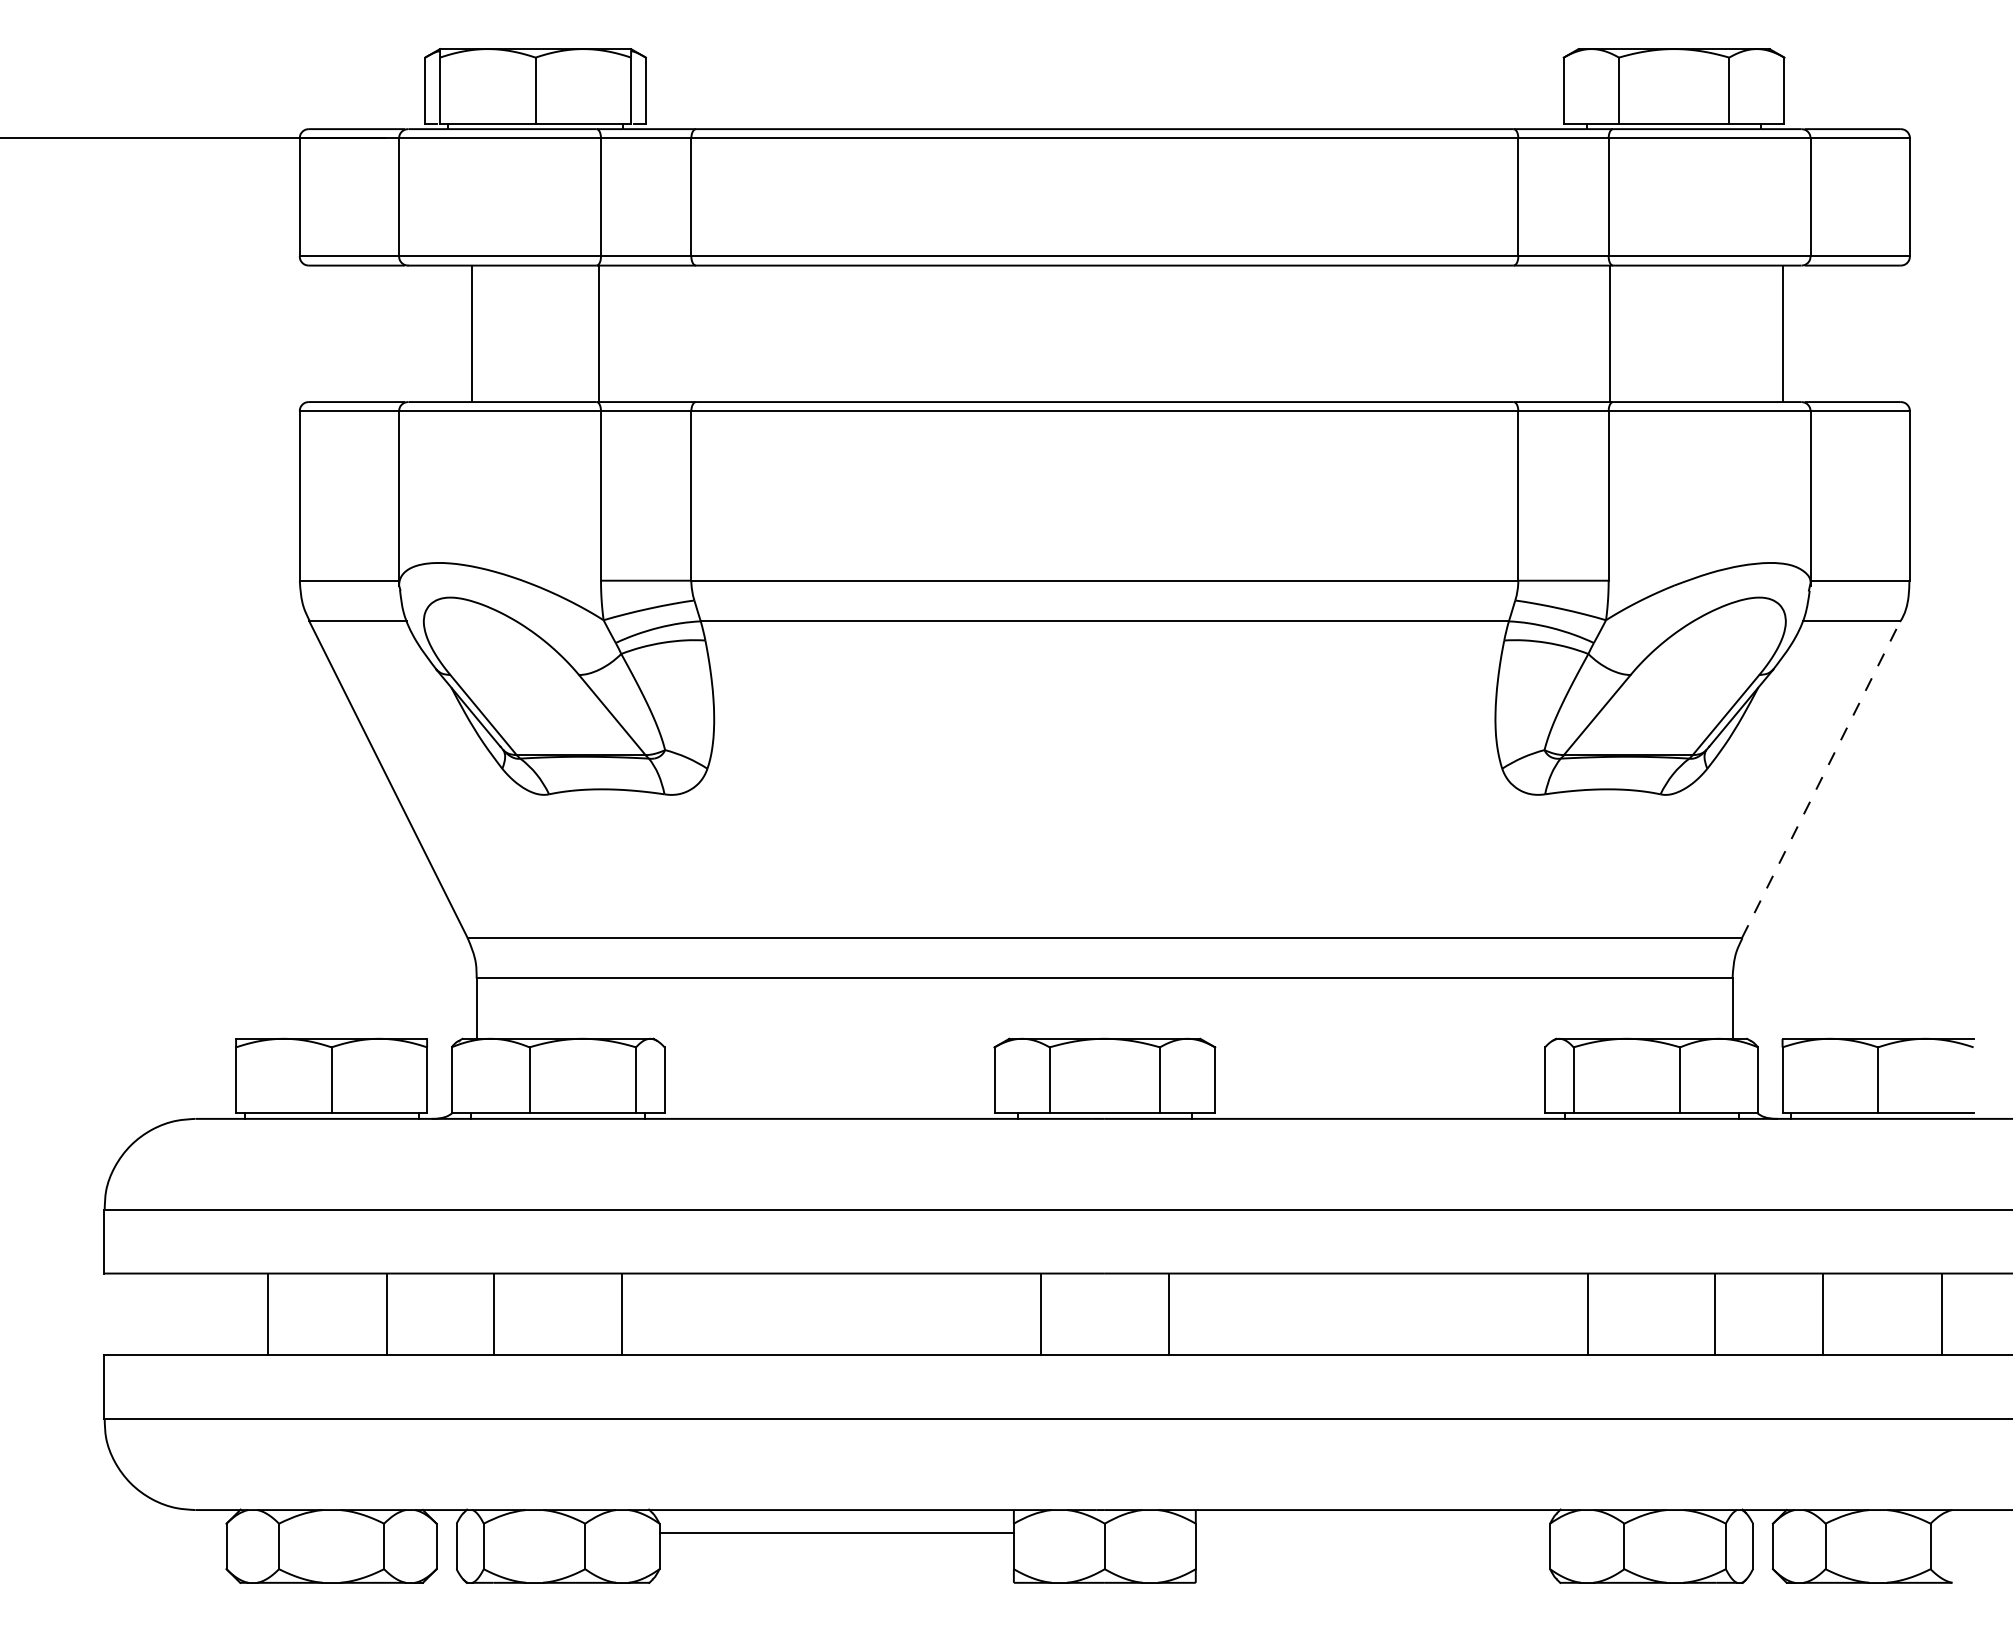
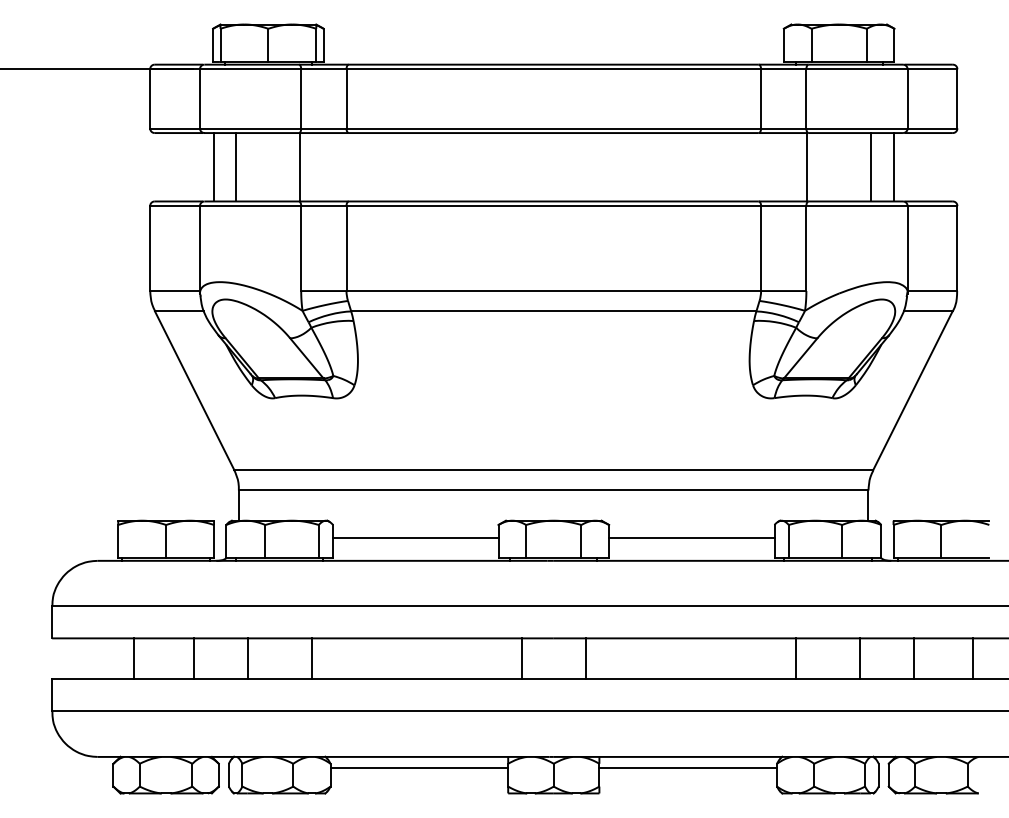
line: (428, 334) -> (214, 167), added
line: (1738, 334) -> (871, 167), added
line: (1820, 779) -> (912, 390), dashed -> solid
line: (828, 1074) -> (415, 538), added
line: (1379, 1074) -> (691, 538), added
line: (1373, 1533) -> (688, 768), added

